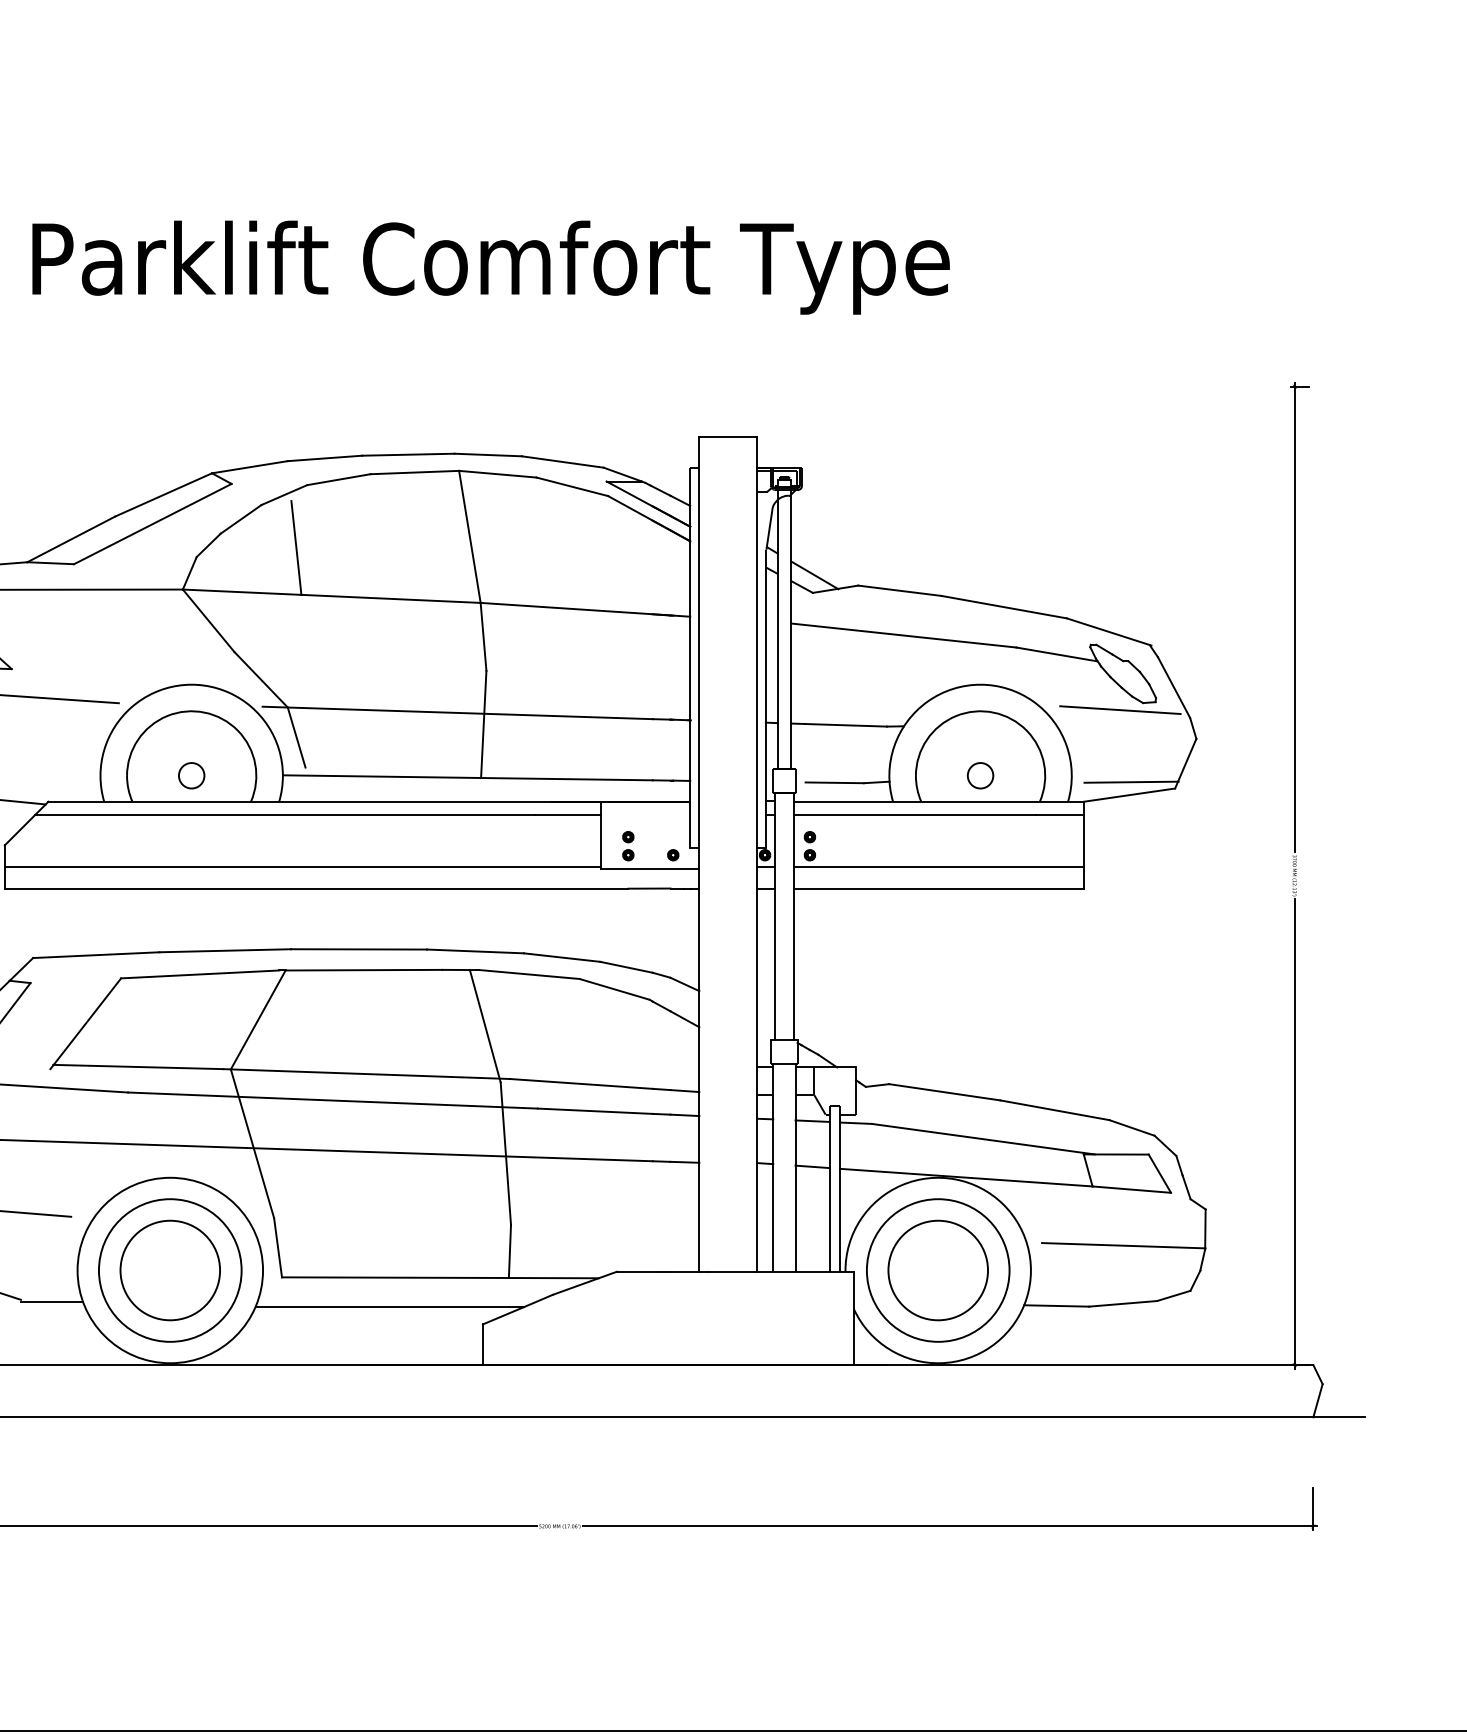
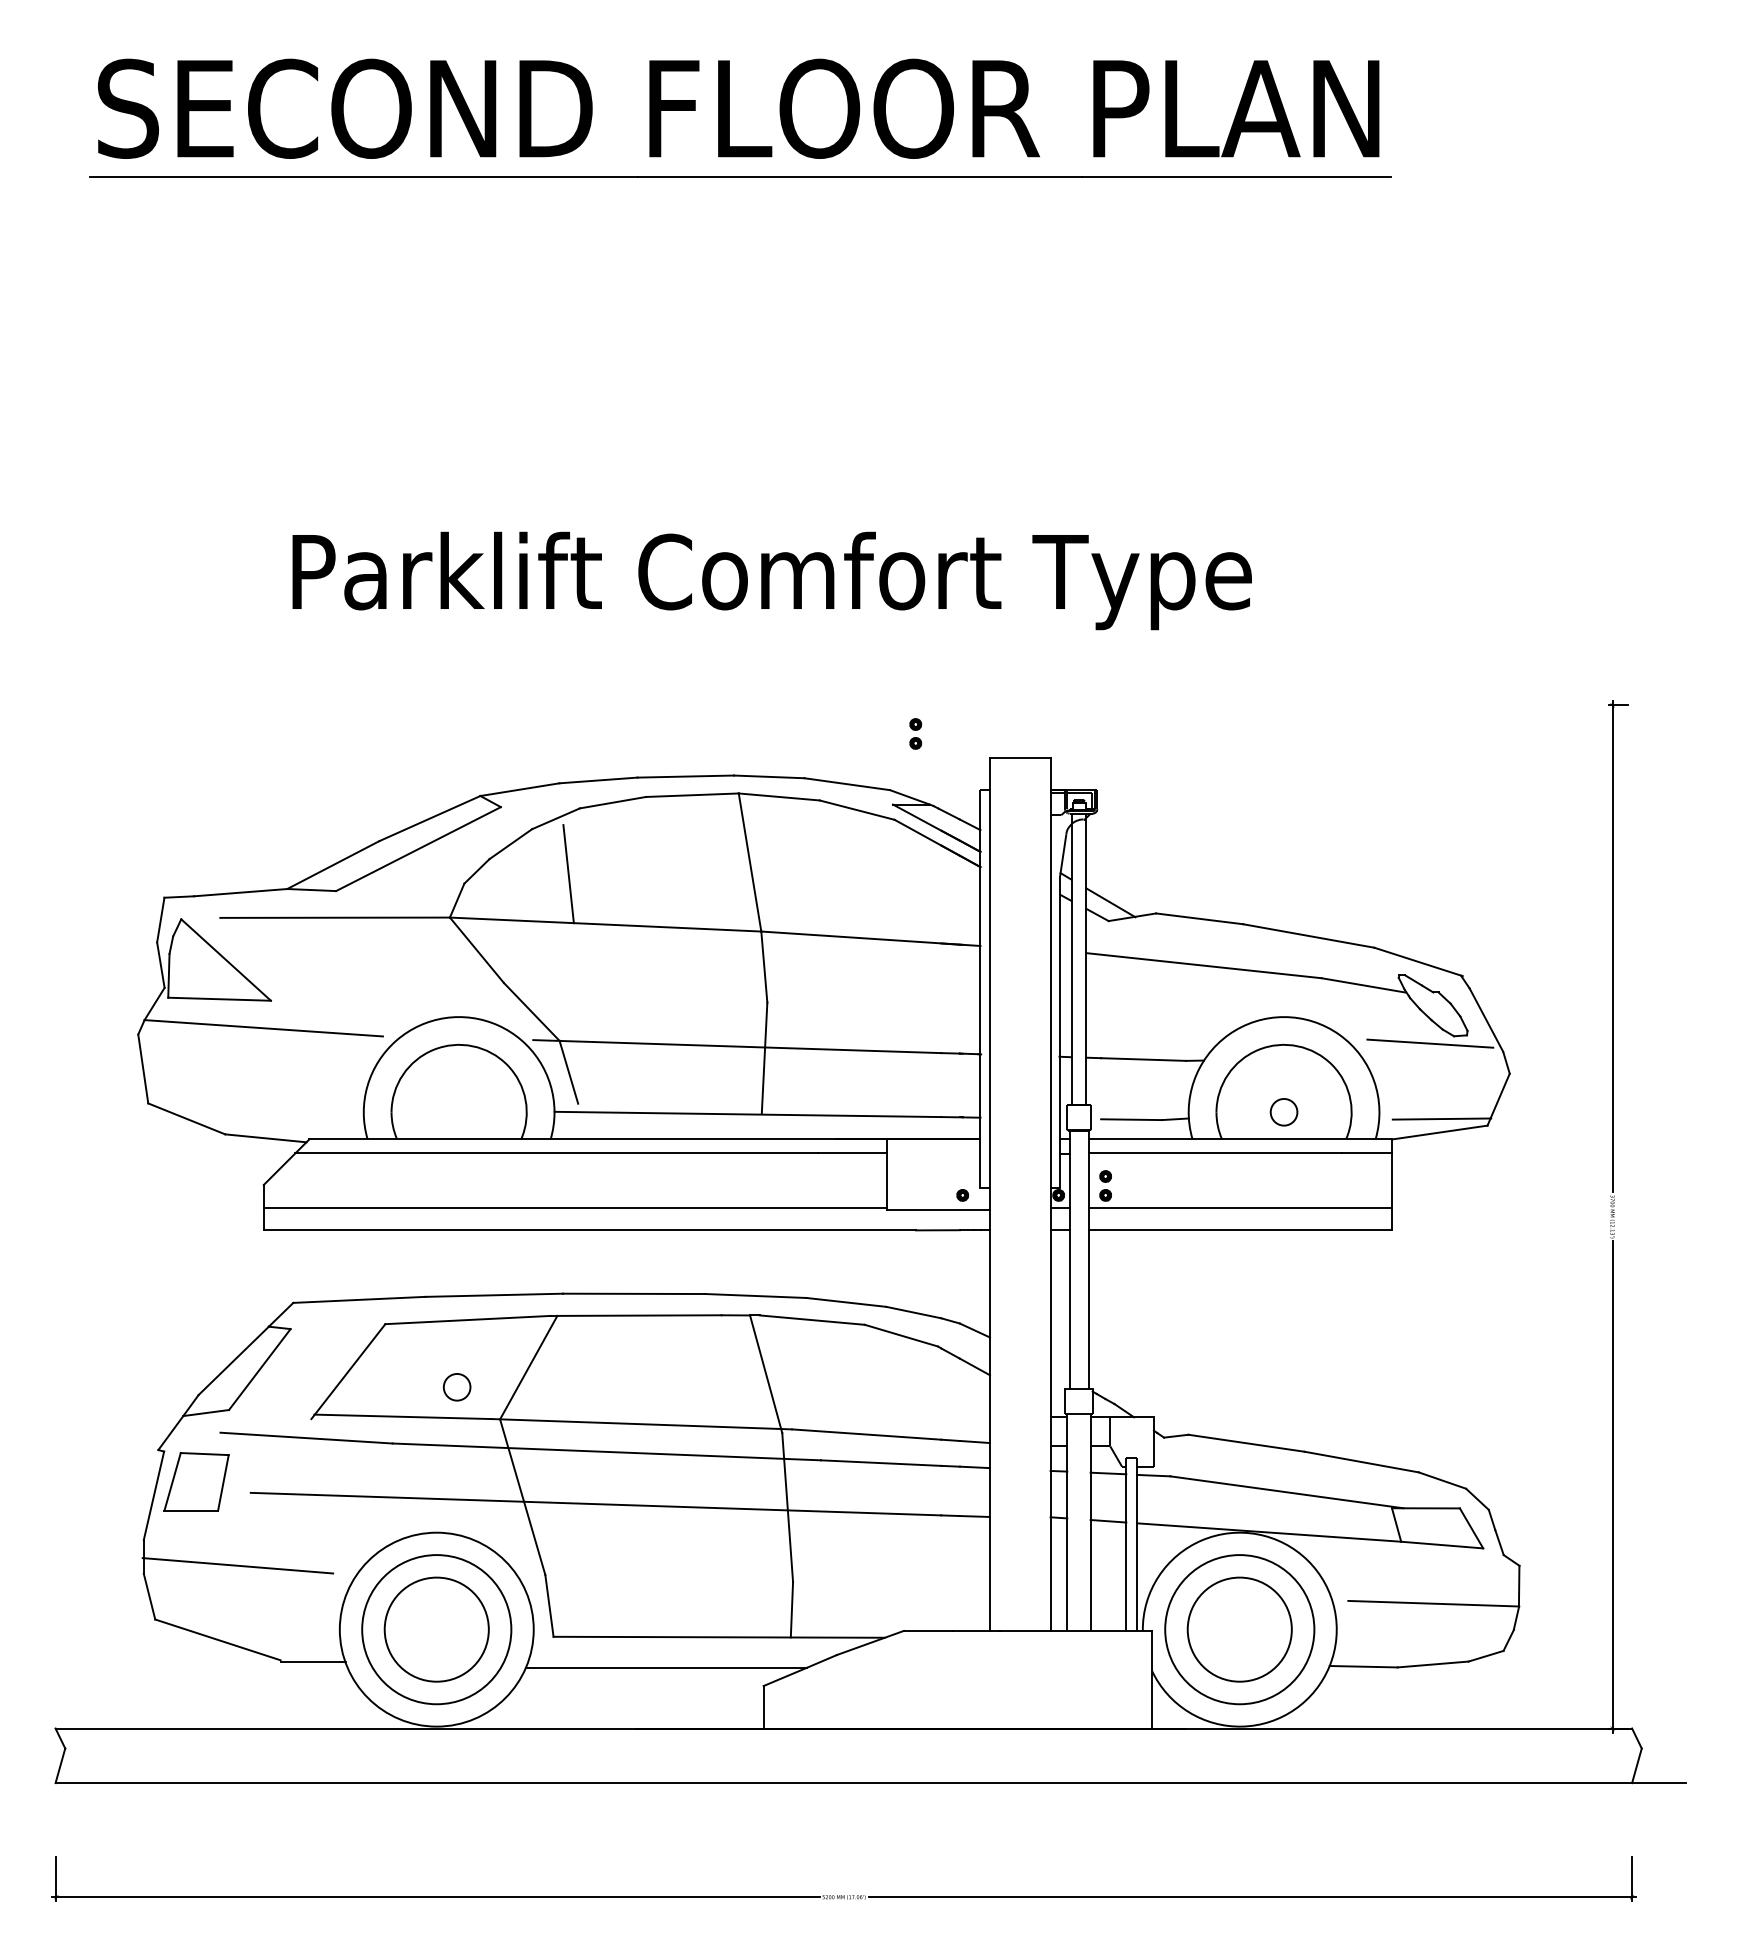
circle: (192, 775) -> (457, 1387), moved
part: (628, 845) -> (915, 733), moved

